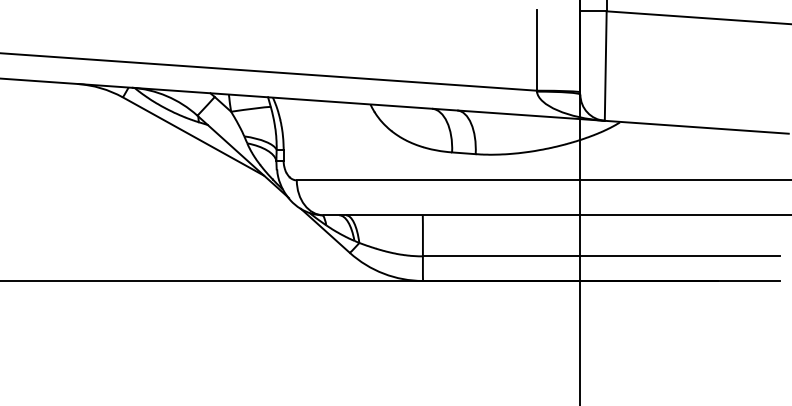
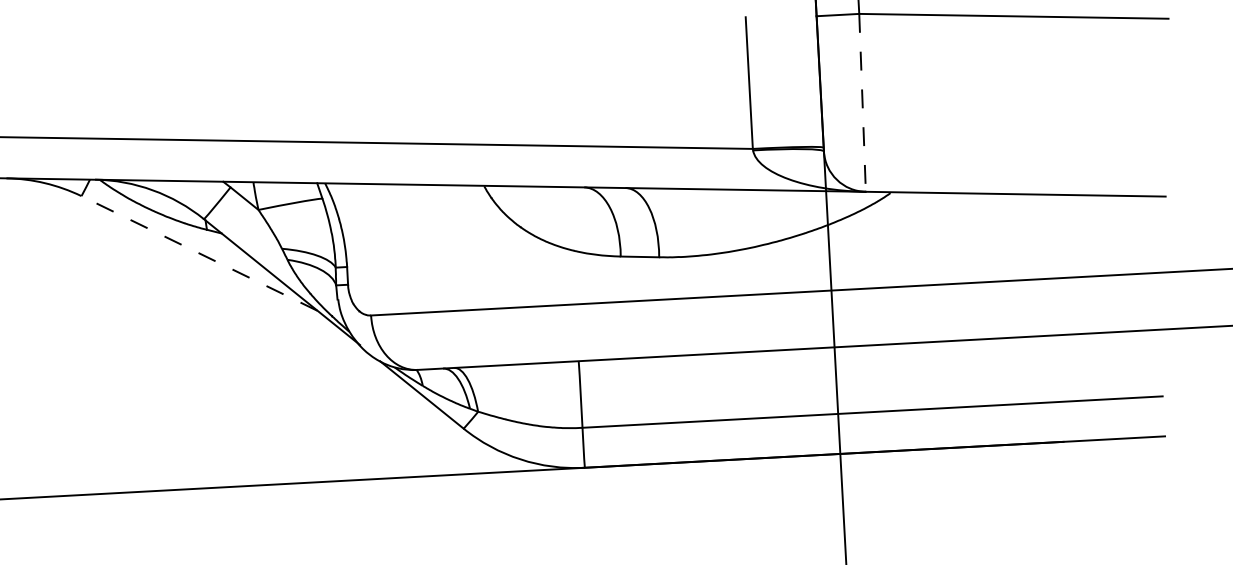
line: (605, 66) -> (862, 103), solid -> dashed
line: (193, 136) -> (199, 253), solid -> dashed

